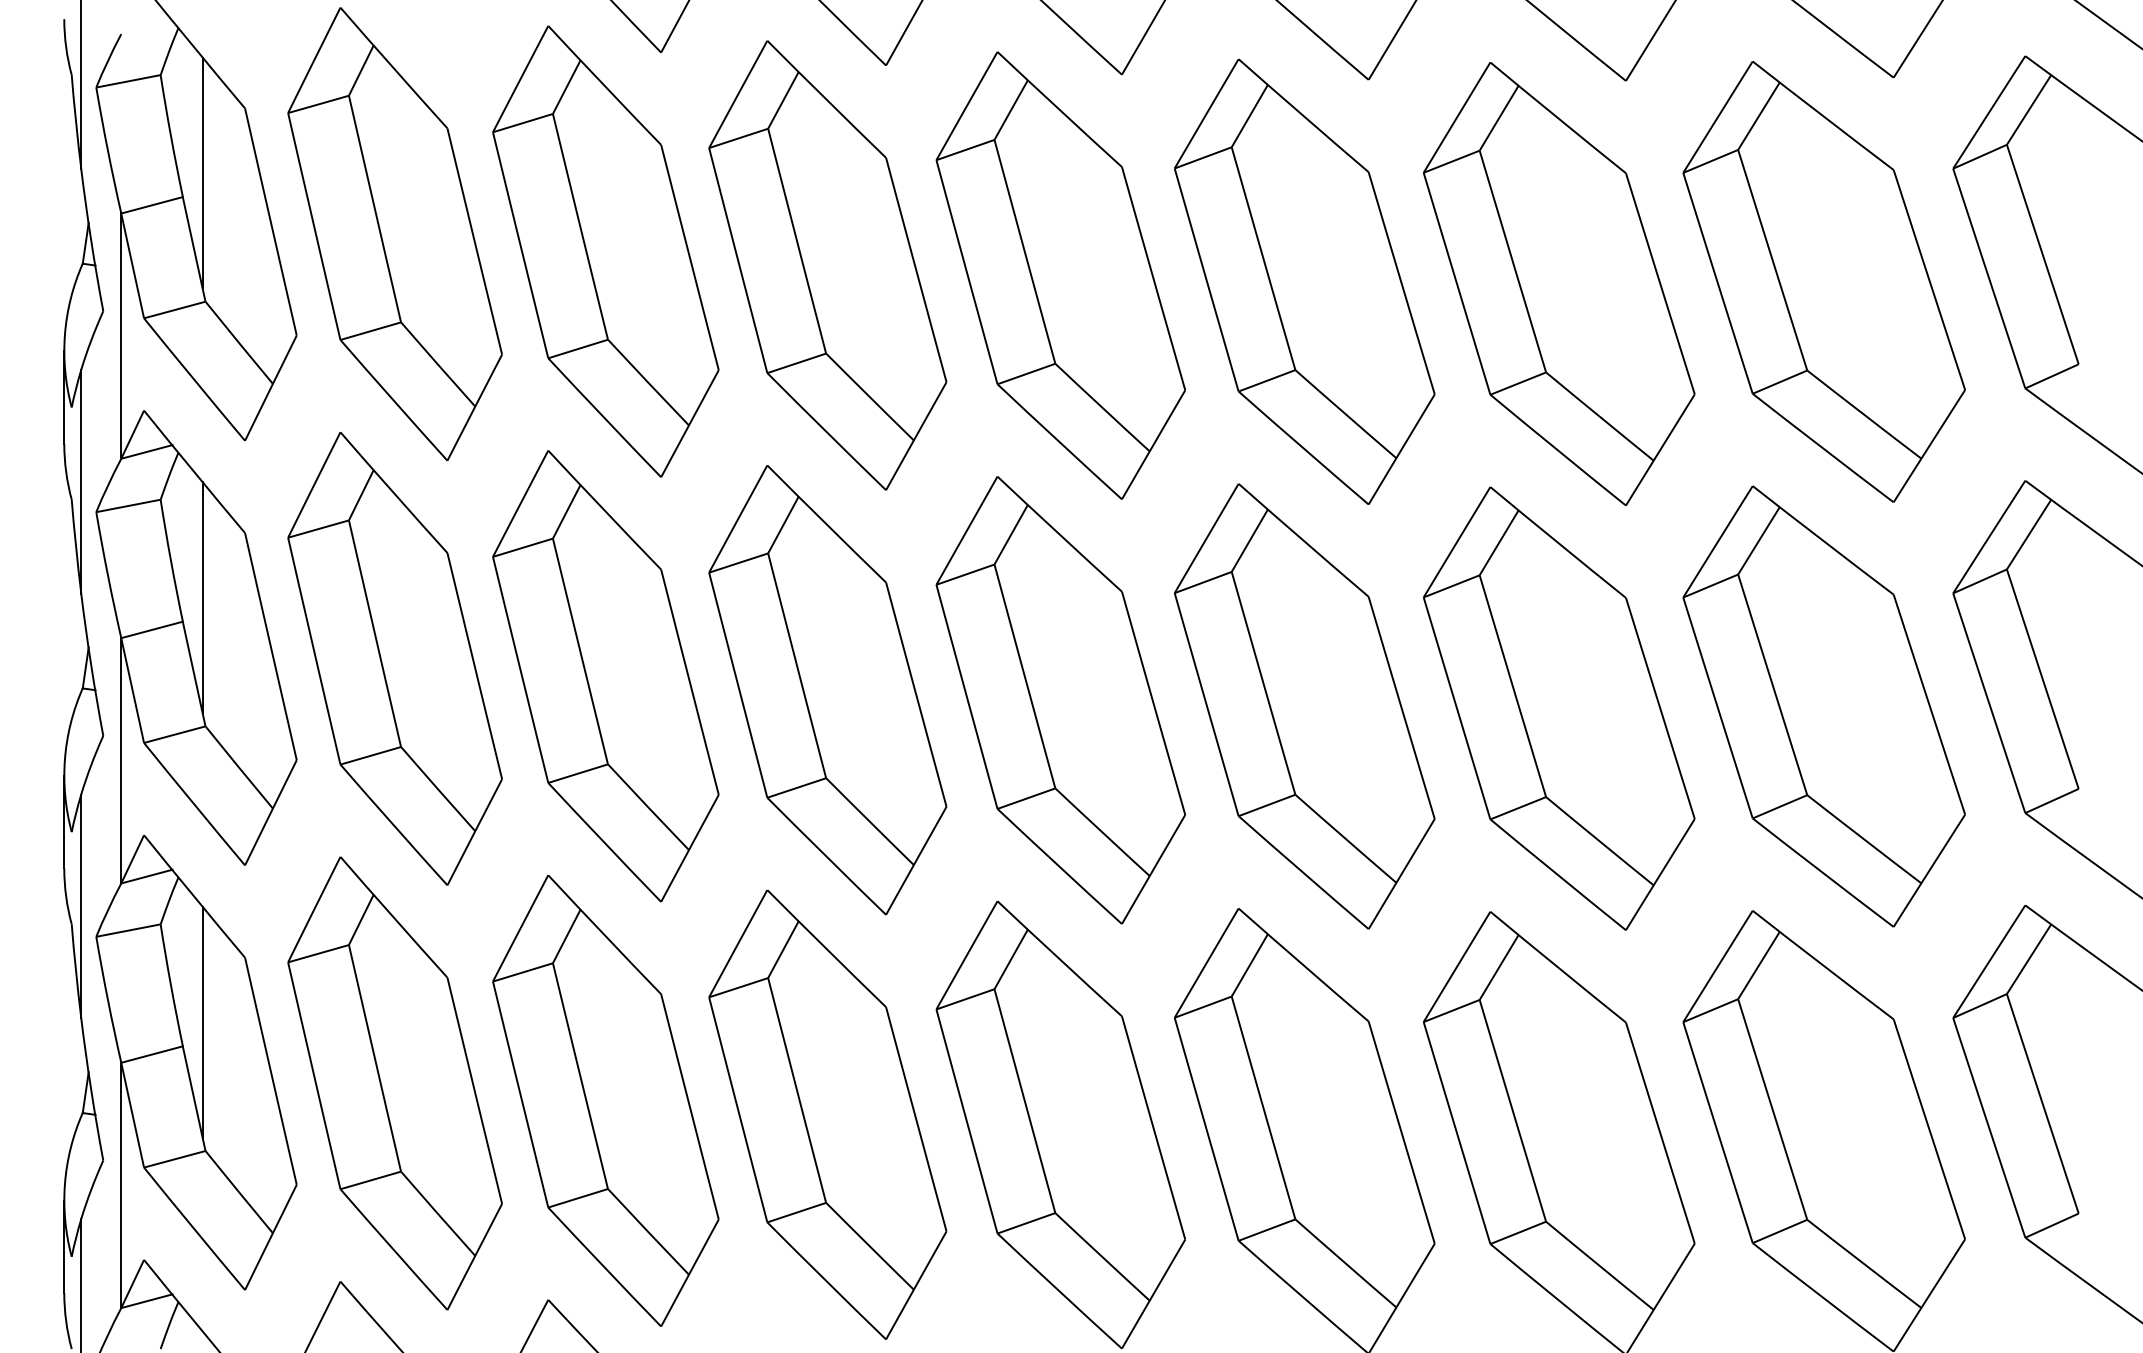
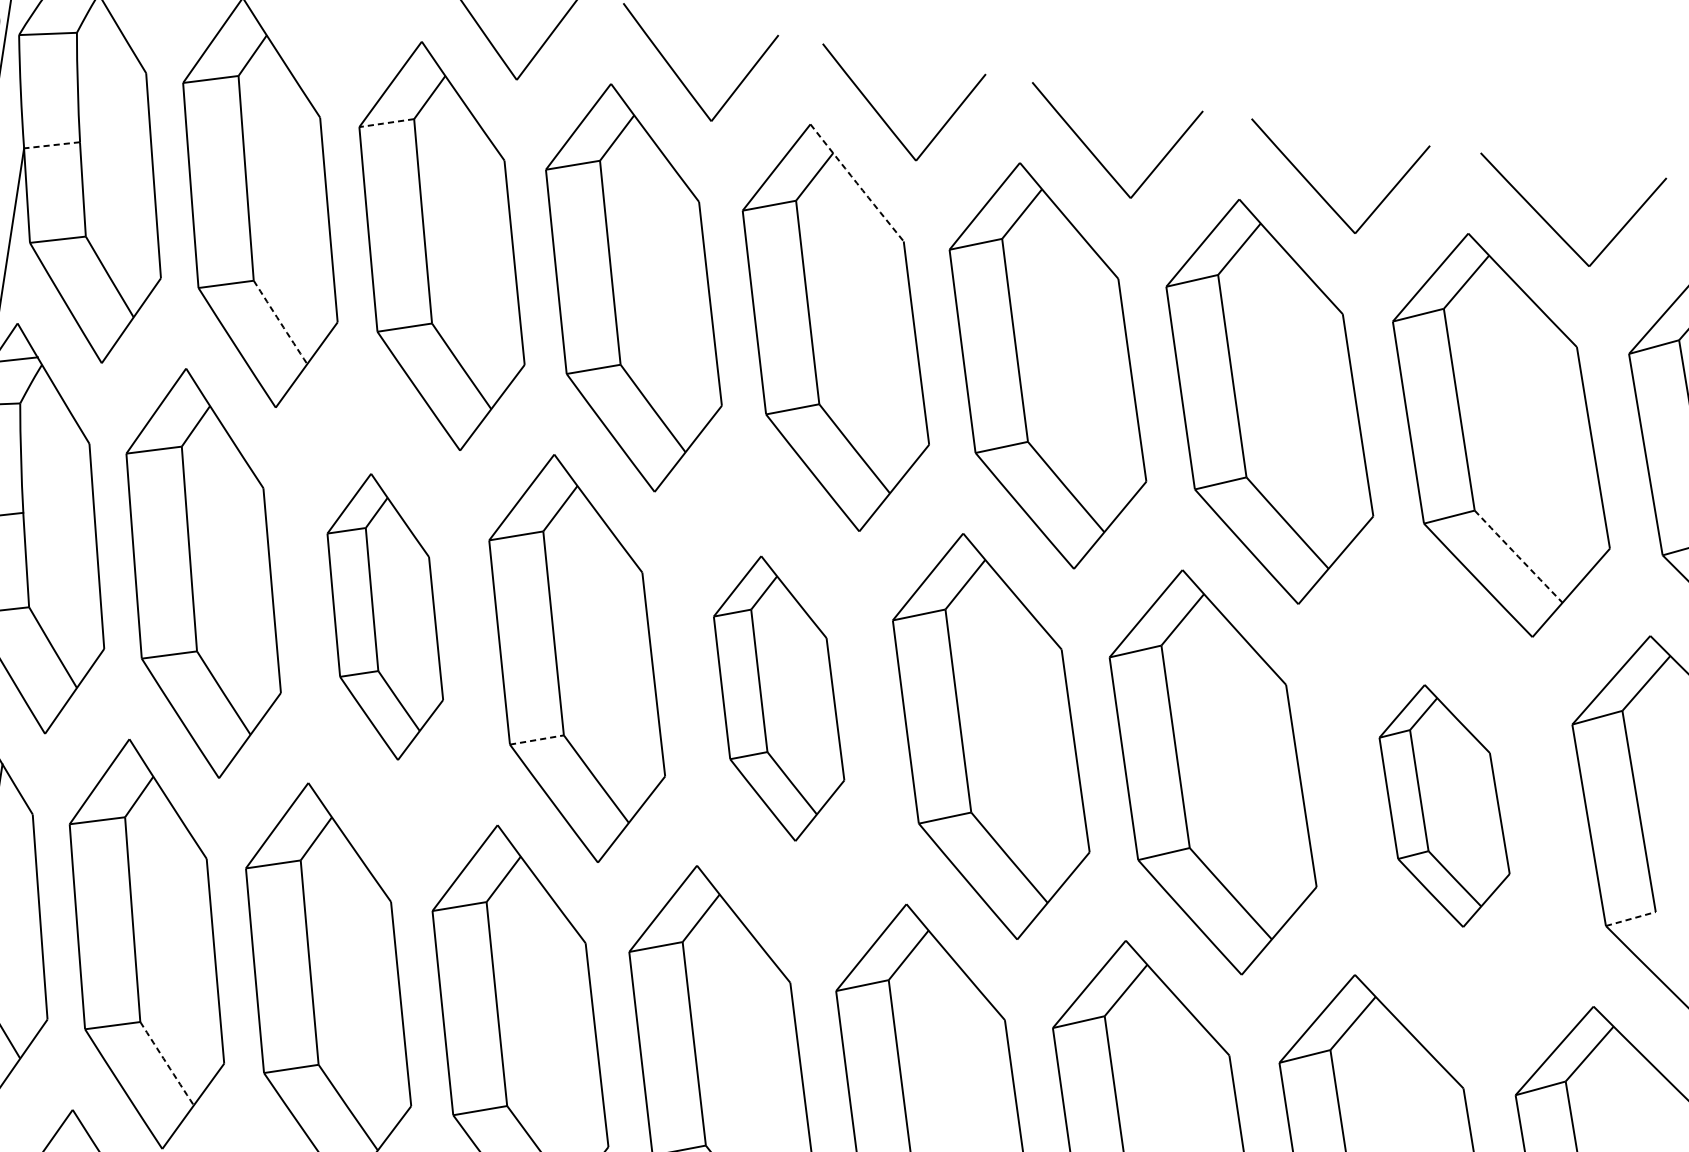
arc: (1059, 109) -> (856, 182), solid -> dashed
line: (522, 123) -> (386, 123), solid -> dashed
line: (202, 172) -> (100, 123), removed
line: (152, 205) -> (52, 145), solid -> dashed
arc: (437, 364) -> (279, 322), solid -> dashed
arc: (1864, 414) -> (1518, 556), solid -> dashed
line: (202, 597) -> (43, 494), removed
part: (605, 676) -> (384, 617), size x0.7
part: (1060, 700) -> (778, 698), size x0.7
part: (1823, 706) -> (1444, 806), size x0.6
line: (797, 787) -> (537, 739), solid -> dashed
line: (2052, 800) -> (1631, 918), solid -> dashed
arc: (437, 1213) -> (166, 1063), solid -> dashed

